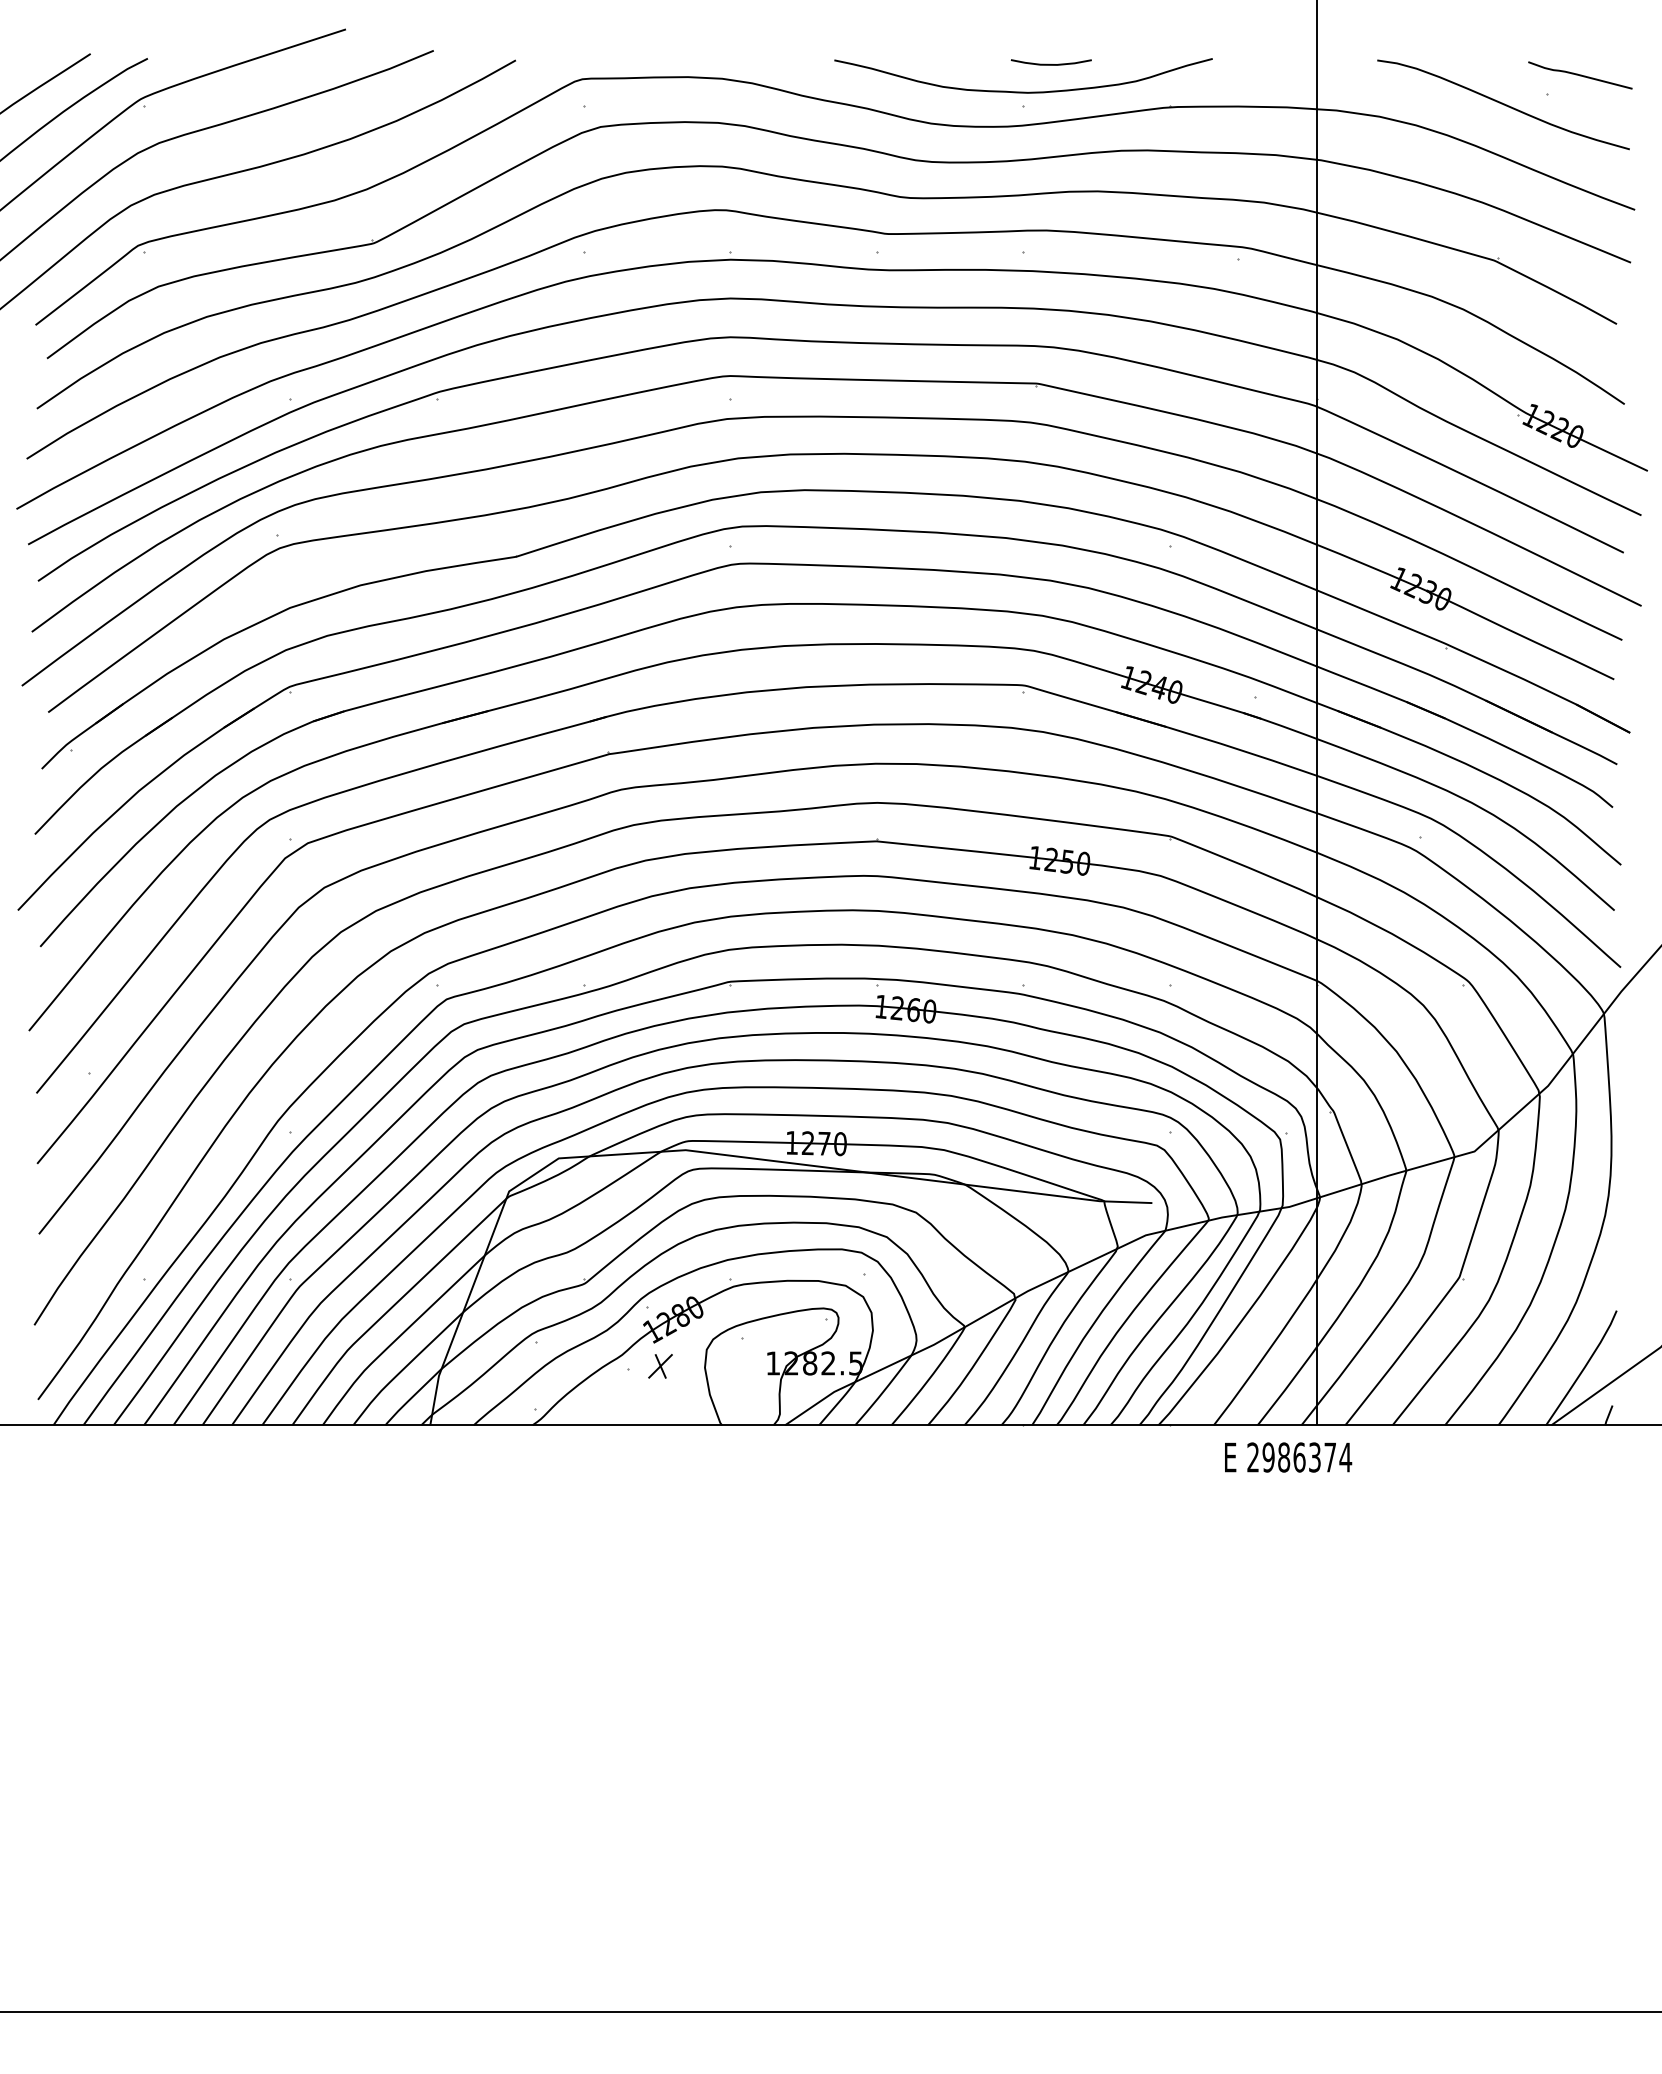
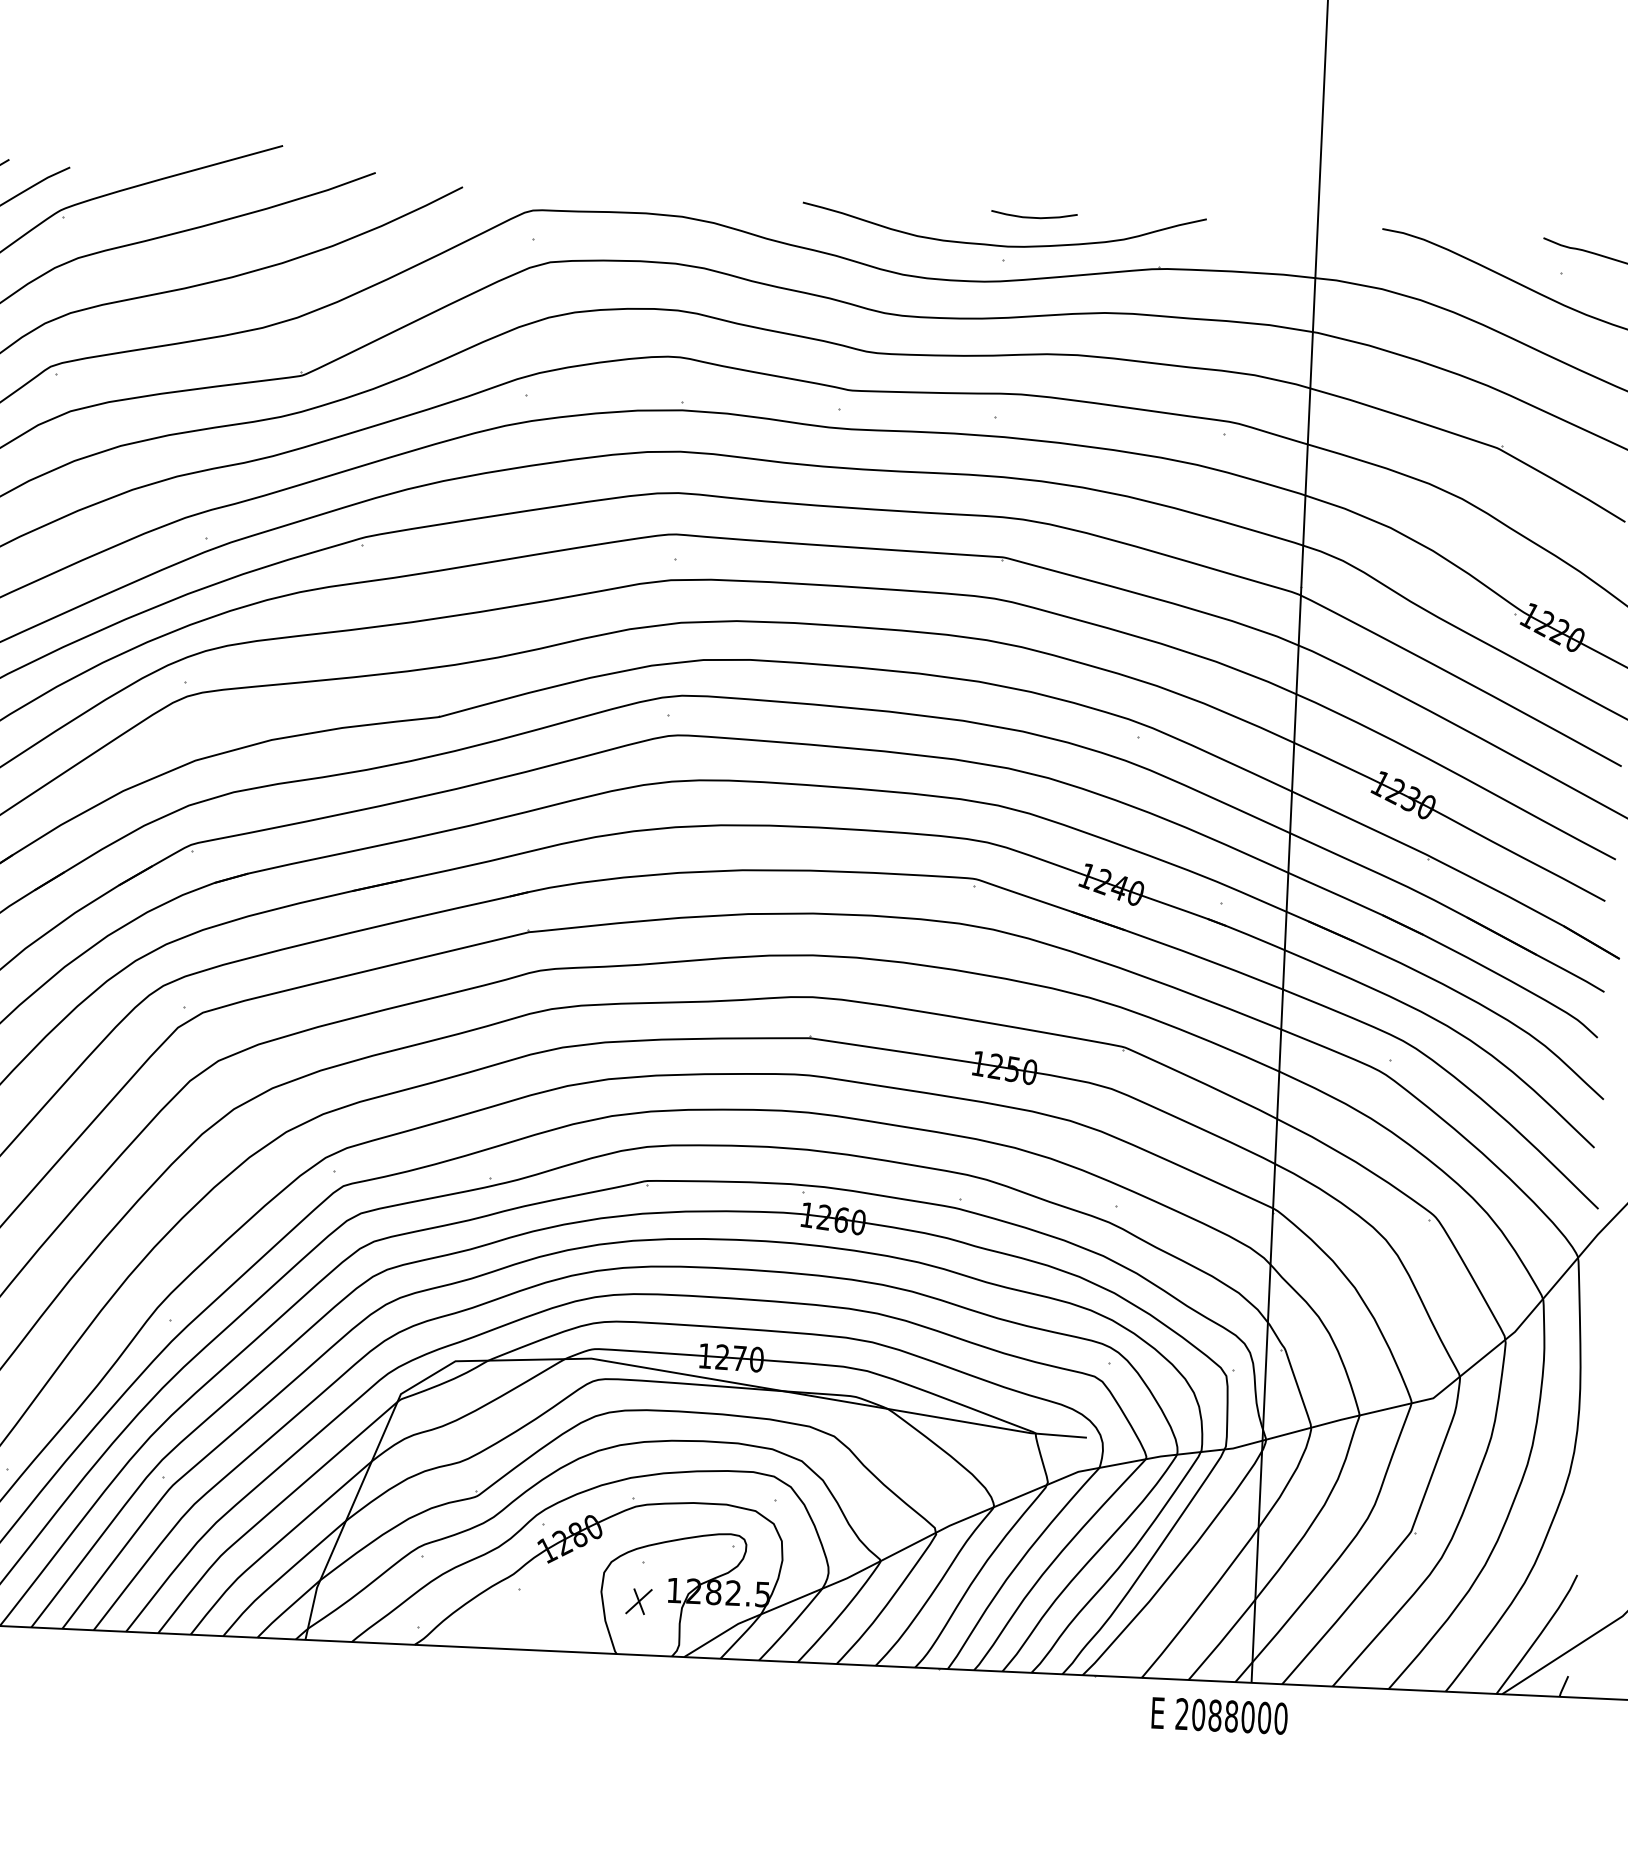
part: (660, 1366) -> (638, 1601), moved
text: (1307, 1457) -> (1240, 1716), 2986374 -> 2088000

